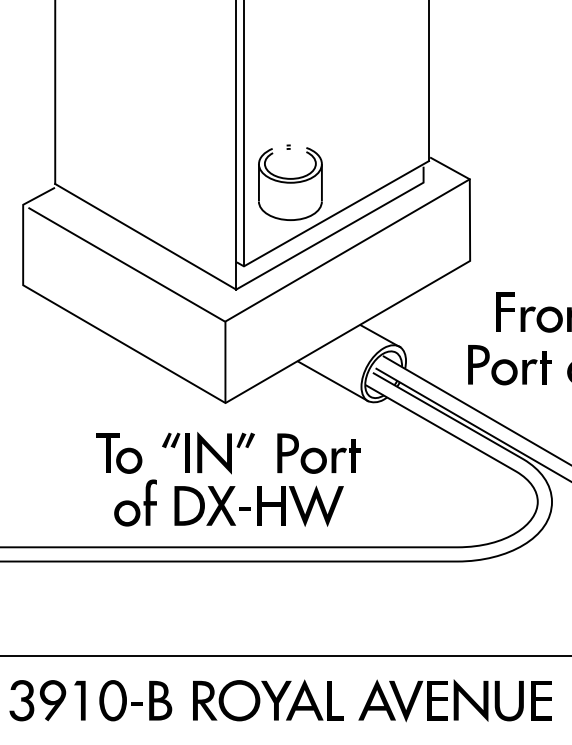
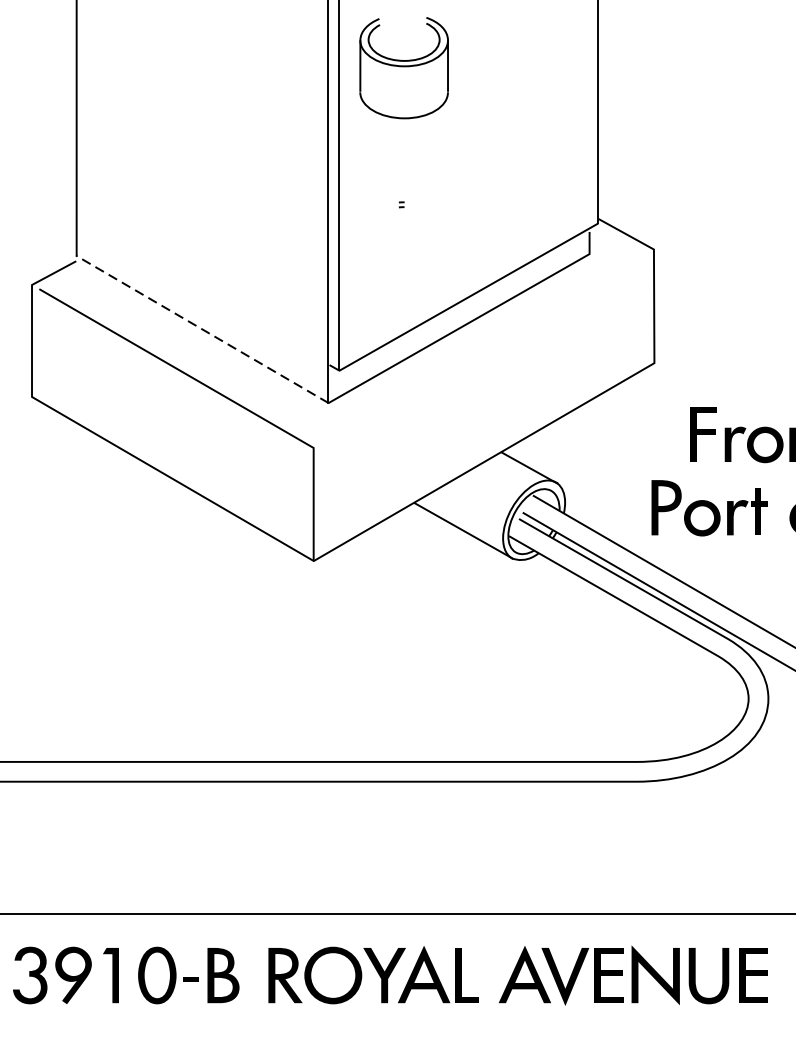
part: (290, 183) -> (404, 67), moved
line: (145, 236) -> (202, 329), solid -> dashed
line: (347, 250) -> (483, 348), removed
part: (228, 479) -> (317, 667), removed

